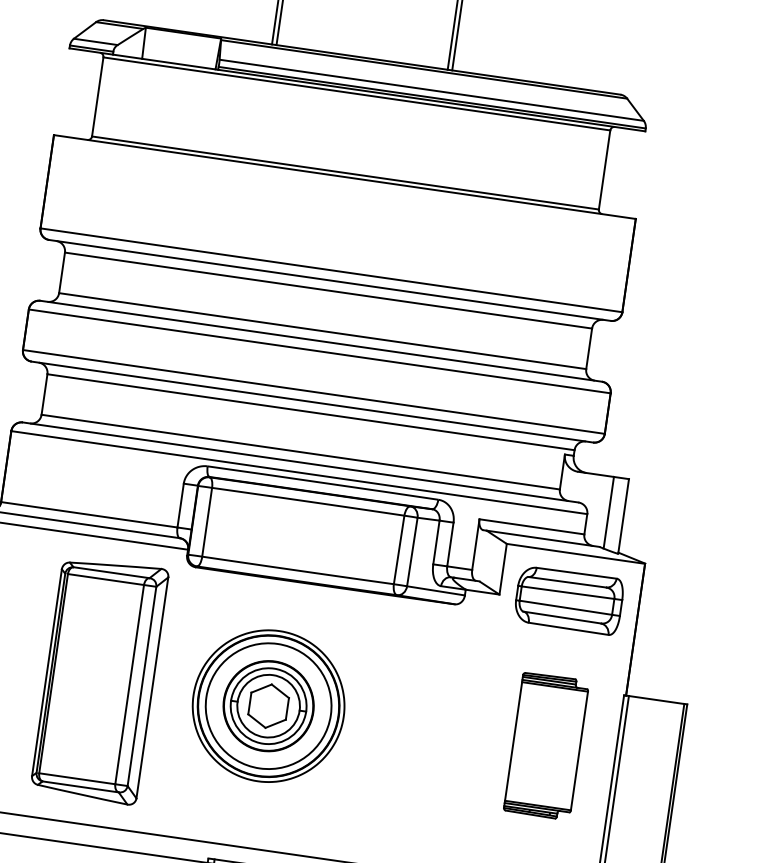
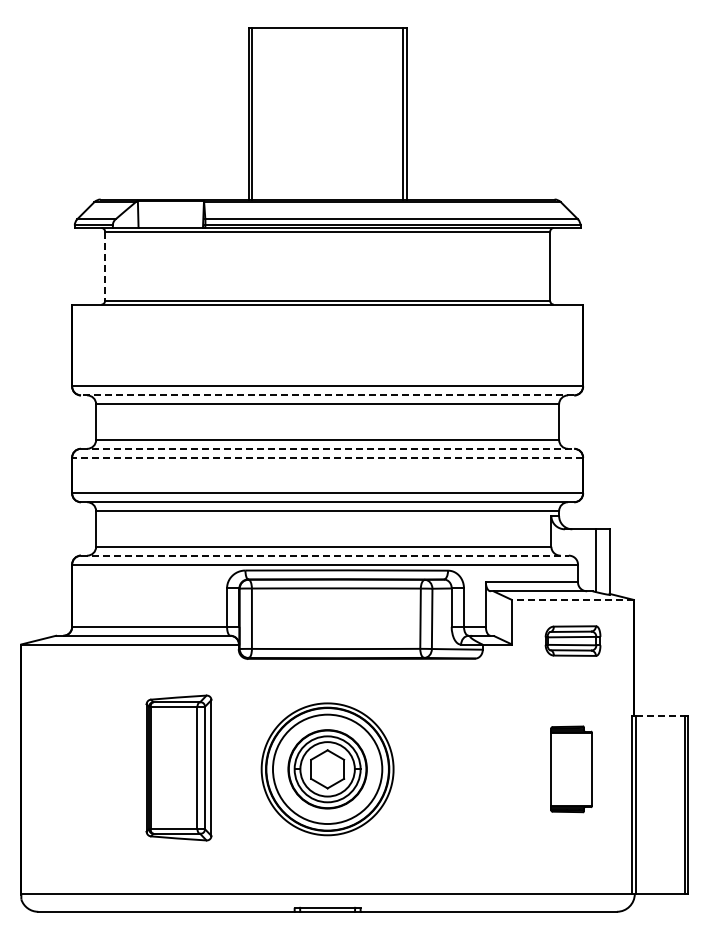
line: (98, 97) -> (105, 266), solid -> dashed
line: (329, 280) -> (327, 395), solid -> dashed
line: (321, 340) -> (327, 448), solid -> dashed
line: (319, 351) -> (327, 457), solid -> dashed
line: (300, 462) -> (324, 555), solid -> dashed
line: (576, 554) -> (573, 600), solid -> dashed
part: (568, 599) -> (572, 640), size x0.6
part: (99, 679) -> (178, 767), size x0.7
line: (657, 699) -> (661, 715), solid -> dashed
part: (546, 746) -> (571, 769), size x0.7

